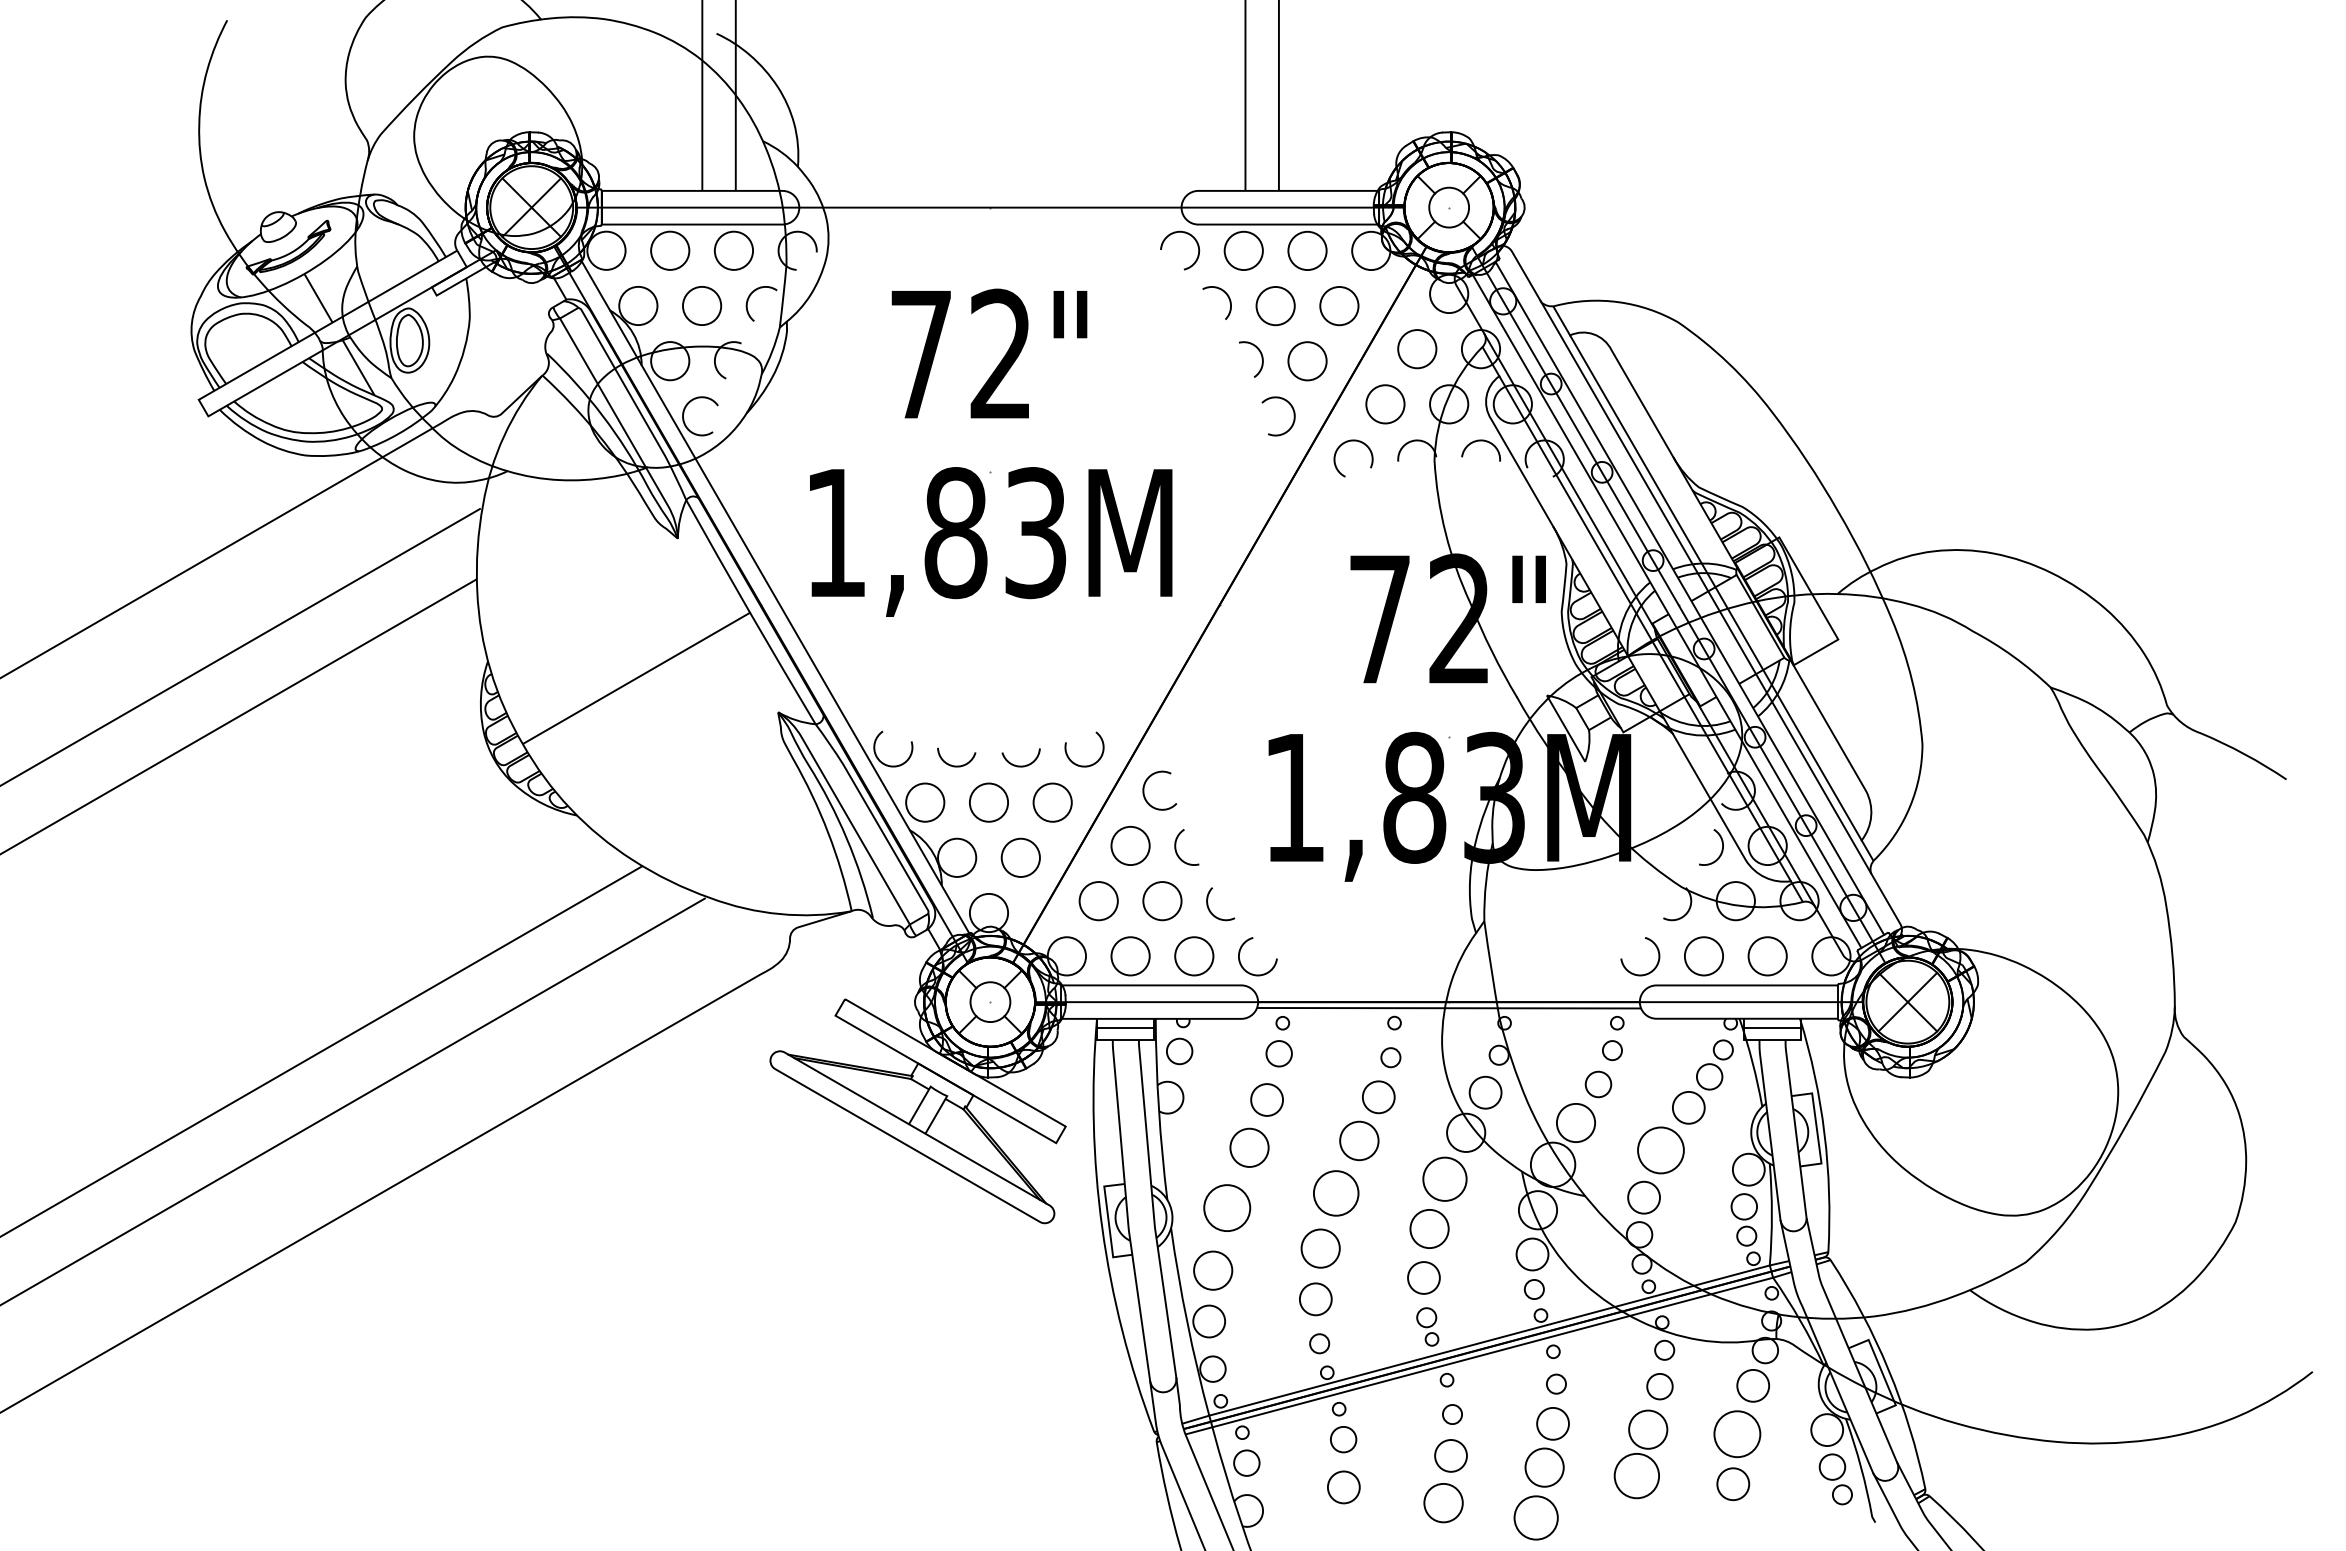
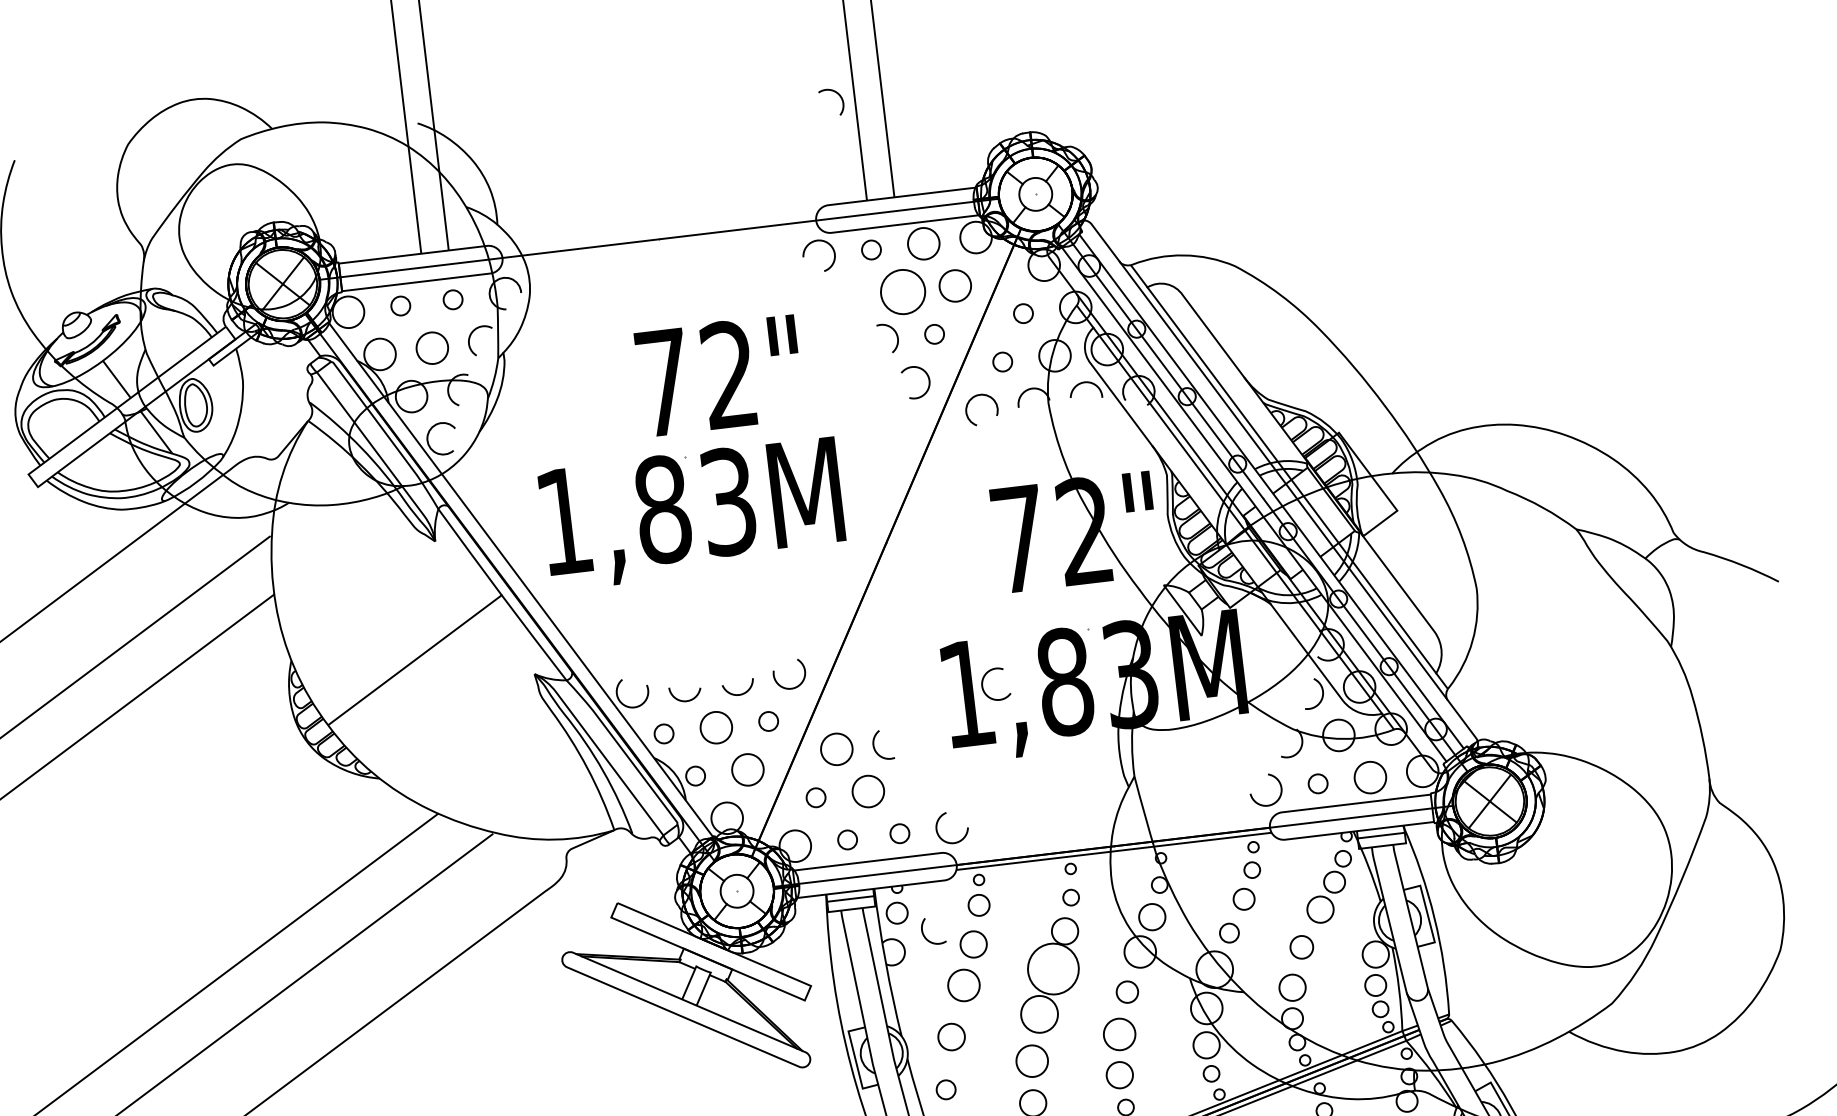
circle: (670, 250) -> (401, 305), size x0.6
circle: (733, 250) -> (452, 299), size x0.6
circle: (1243, 250) -> (871, 249), size x0.6
arc: (1224, 293) -> (836, 94), moved
circle: (1275, 306) -> (902, 292), size x1.4
circle: (1417, 349) -> (1023, 313), size x0.6
text: (989, 353) -> (719, 375), moved
circle: (1307, 361) -> (934, 334), size x0.6
circle: (1385, 404) -> (1002, 362), size x0.6
arc: (1144, 790) -> (983, 685), moved
circle: (925, 802) -> (664, 733), size x0.6
circle: (1052, 802) -> (768, 721), size x0.6
circle: (957, 857) -> (695, 775), size x0.6
circle: (1098, 901) -> (815, 798), size x0.6
arc: (1210, 909) -> (925, 936), moved
circle: (1130, 956) -> (847, 840), size x0.6
circle: (1194, 956) -> (900, 833), size x0.6
circle: (1703, 956) -> (1317, 784), size x0.6
circle: (1575, 1122) -> (1228, 932), size x0.6
circle: (1359, 1140) -> (1053, 968), size x1.6
circle: (1660, 1150) -> (1301, 947), size x0.6
circle: (1444, 1178) -> (1126, 991), size x0.6
circle: (1227, 1207) -> (951, 1036), size x0.7
circle: (1213, 1270) -> (946, 1089), size x0.6

